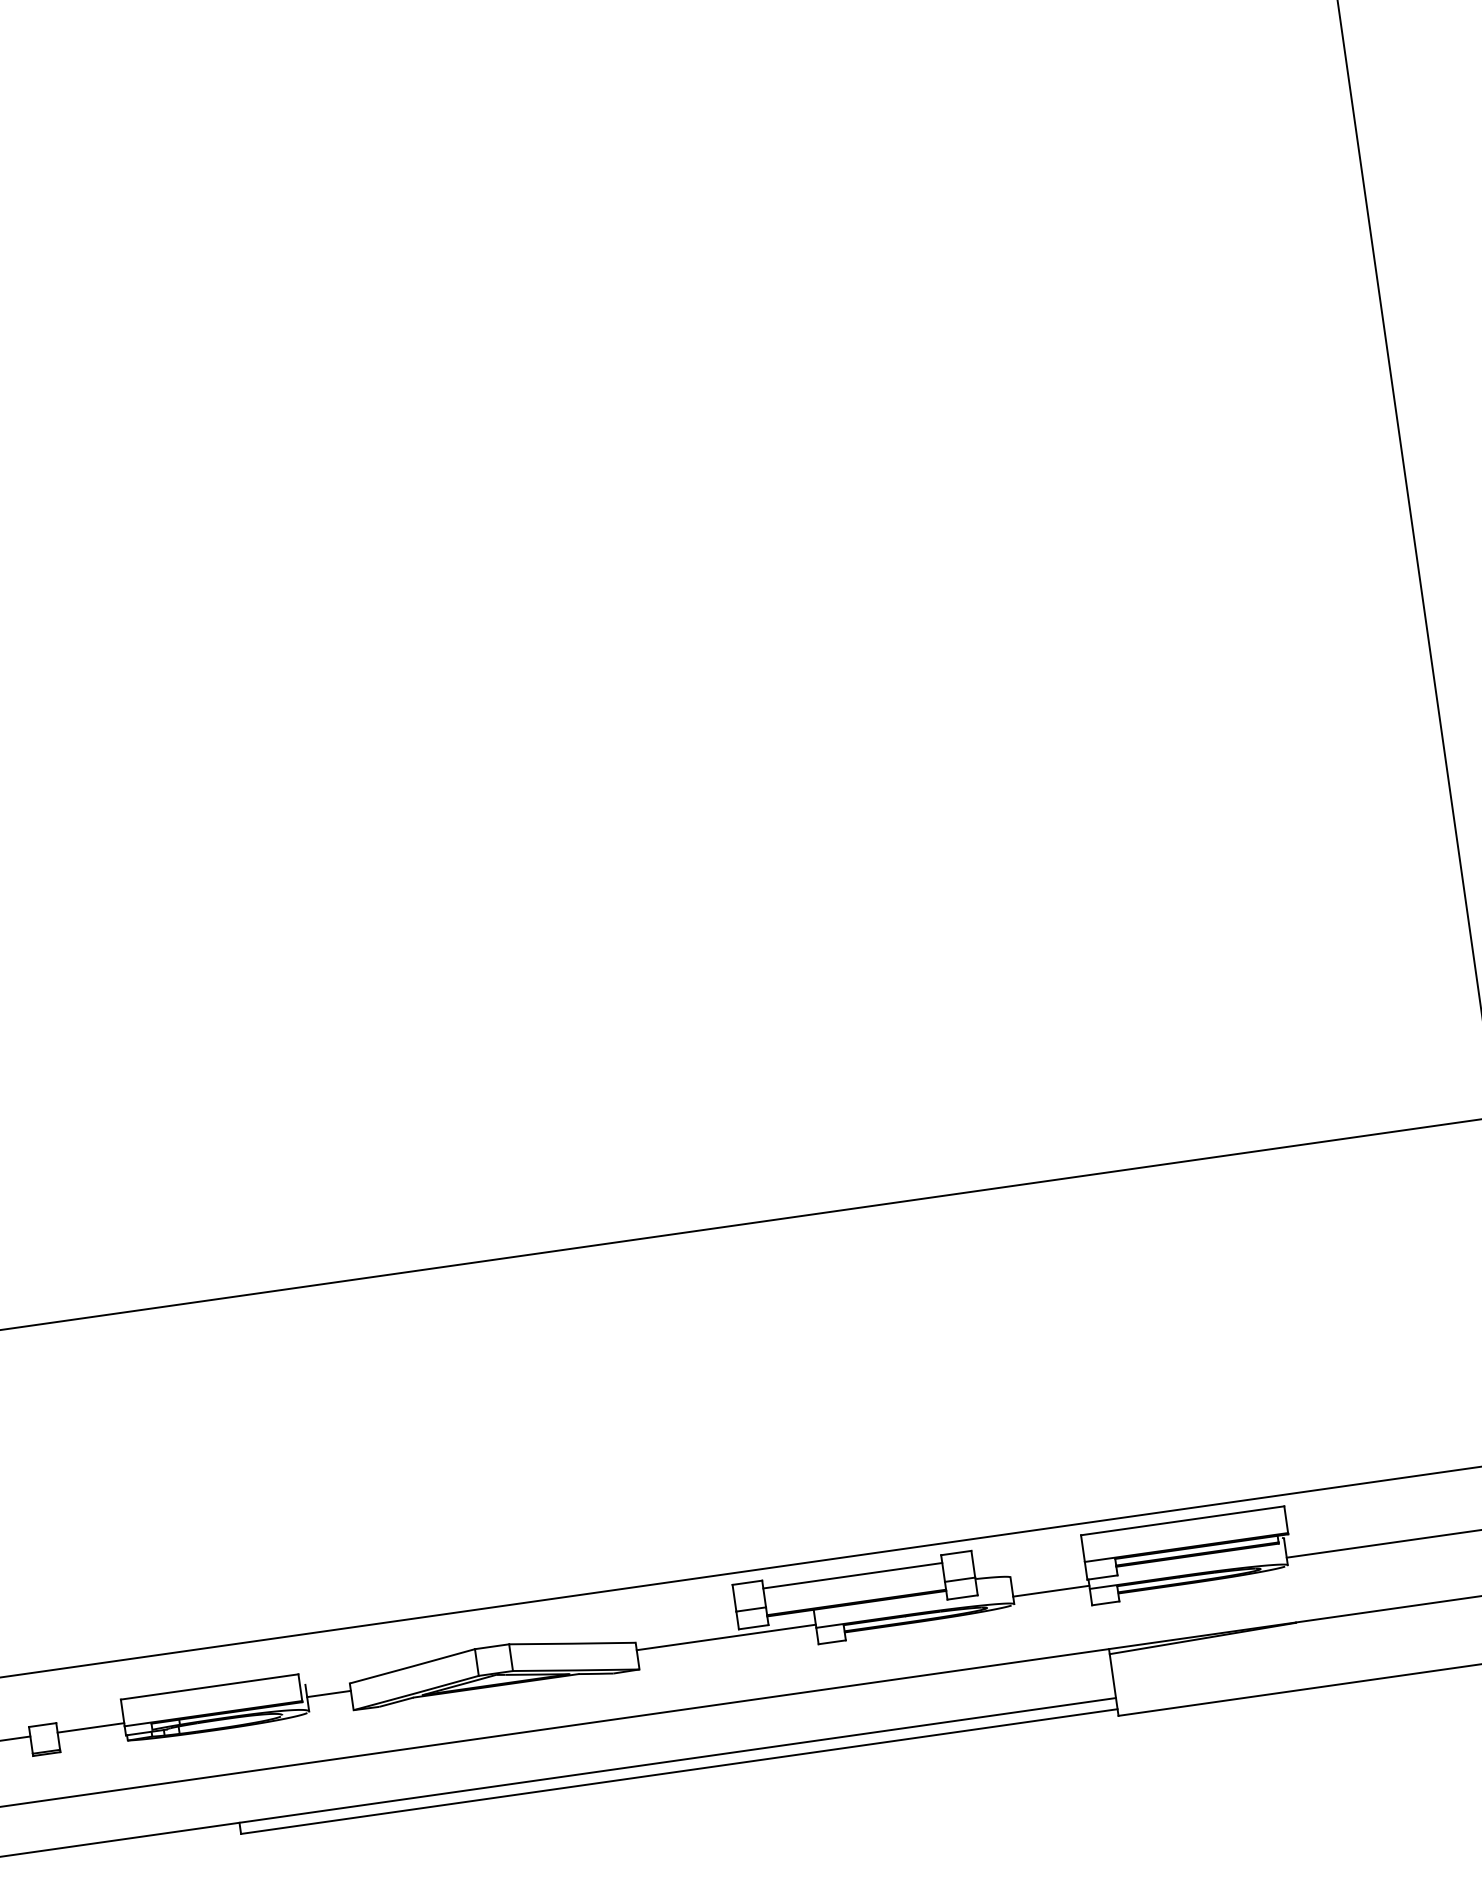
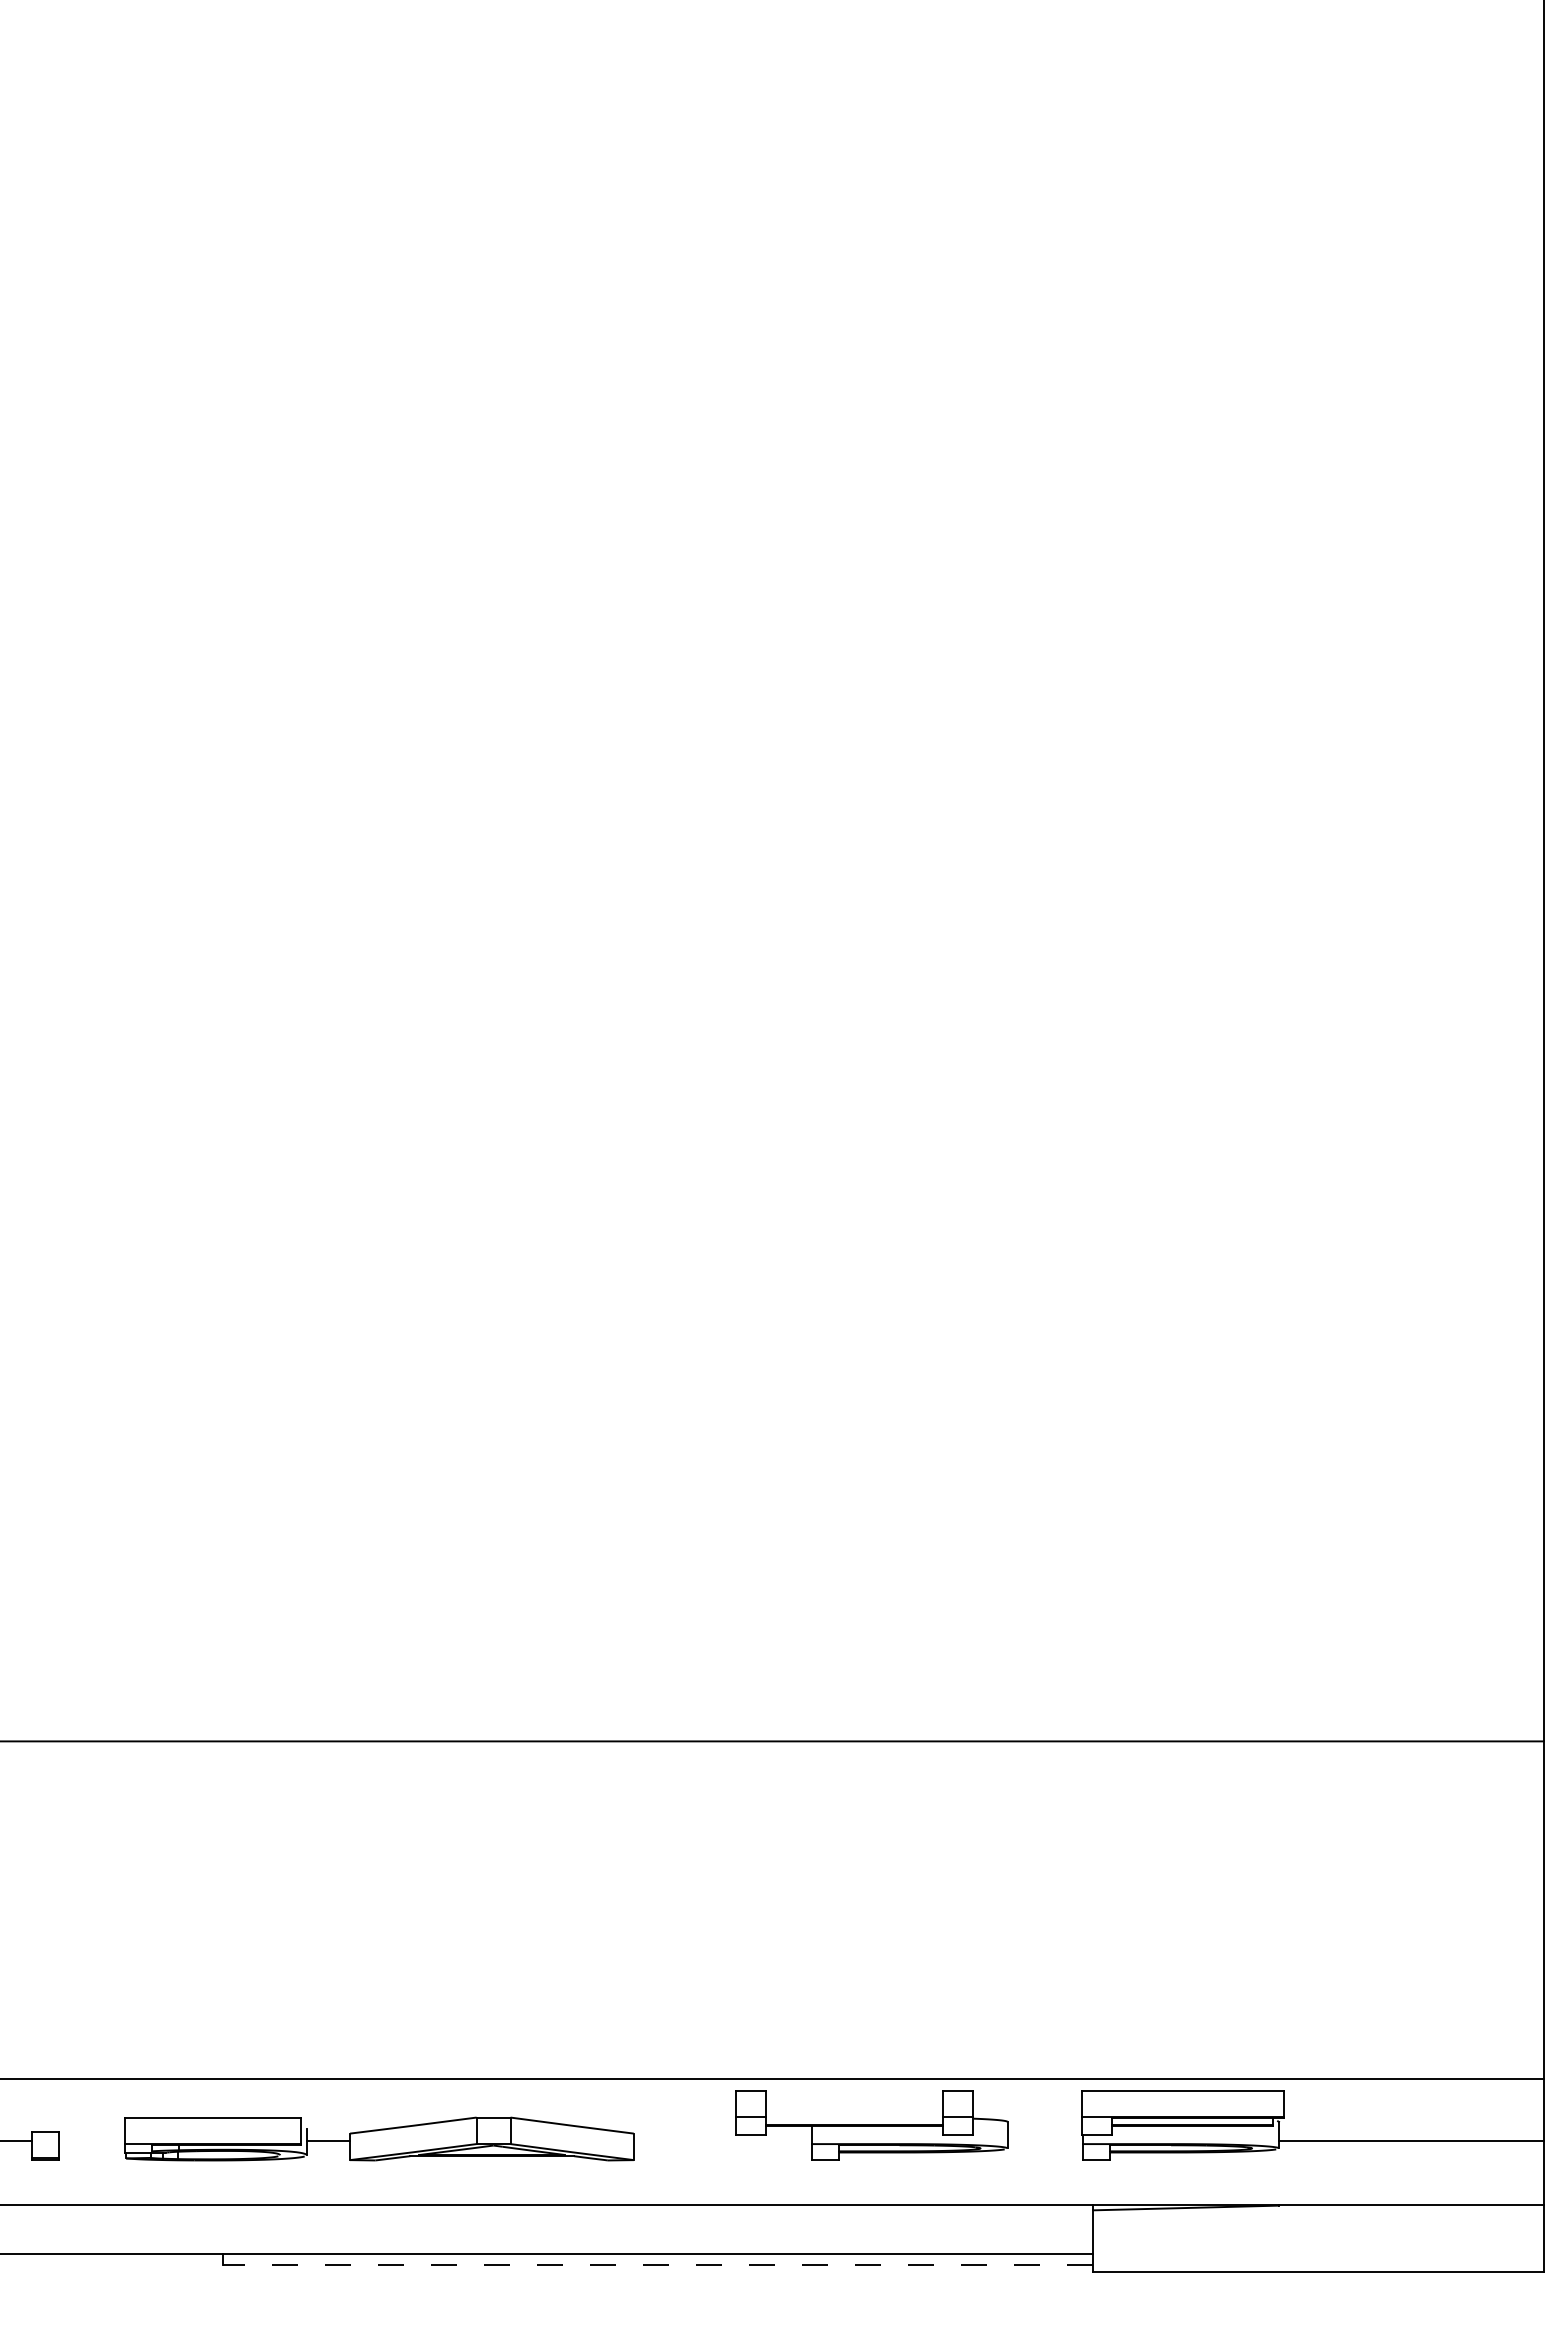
line: (852, 1575) -> (854, 2098), removed
line: (1051, 1590) -> (1045, 2140), removed
line: (726, 1637) -> (722, 2140), removed
line: (90, 1727) -> (91, 2140), removed
line: (678, 1771) -> (657, 2264), solid -> dashed

